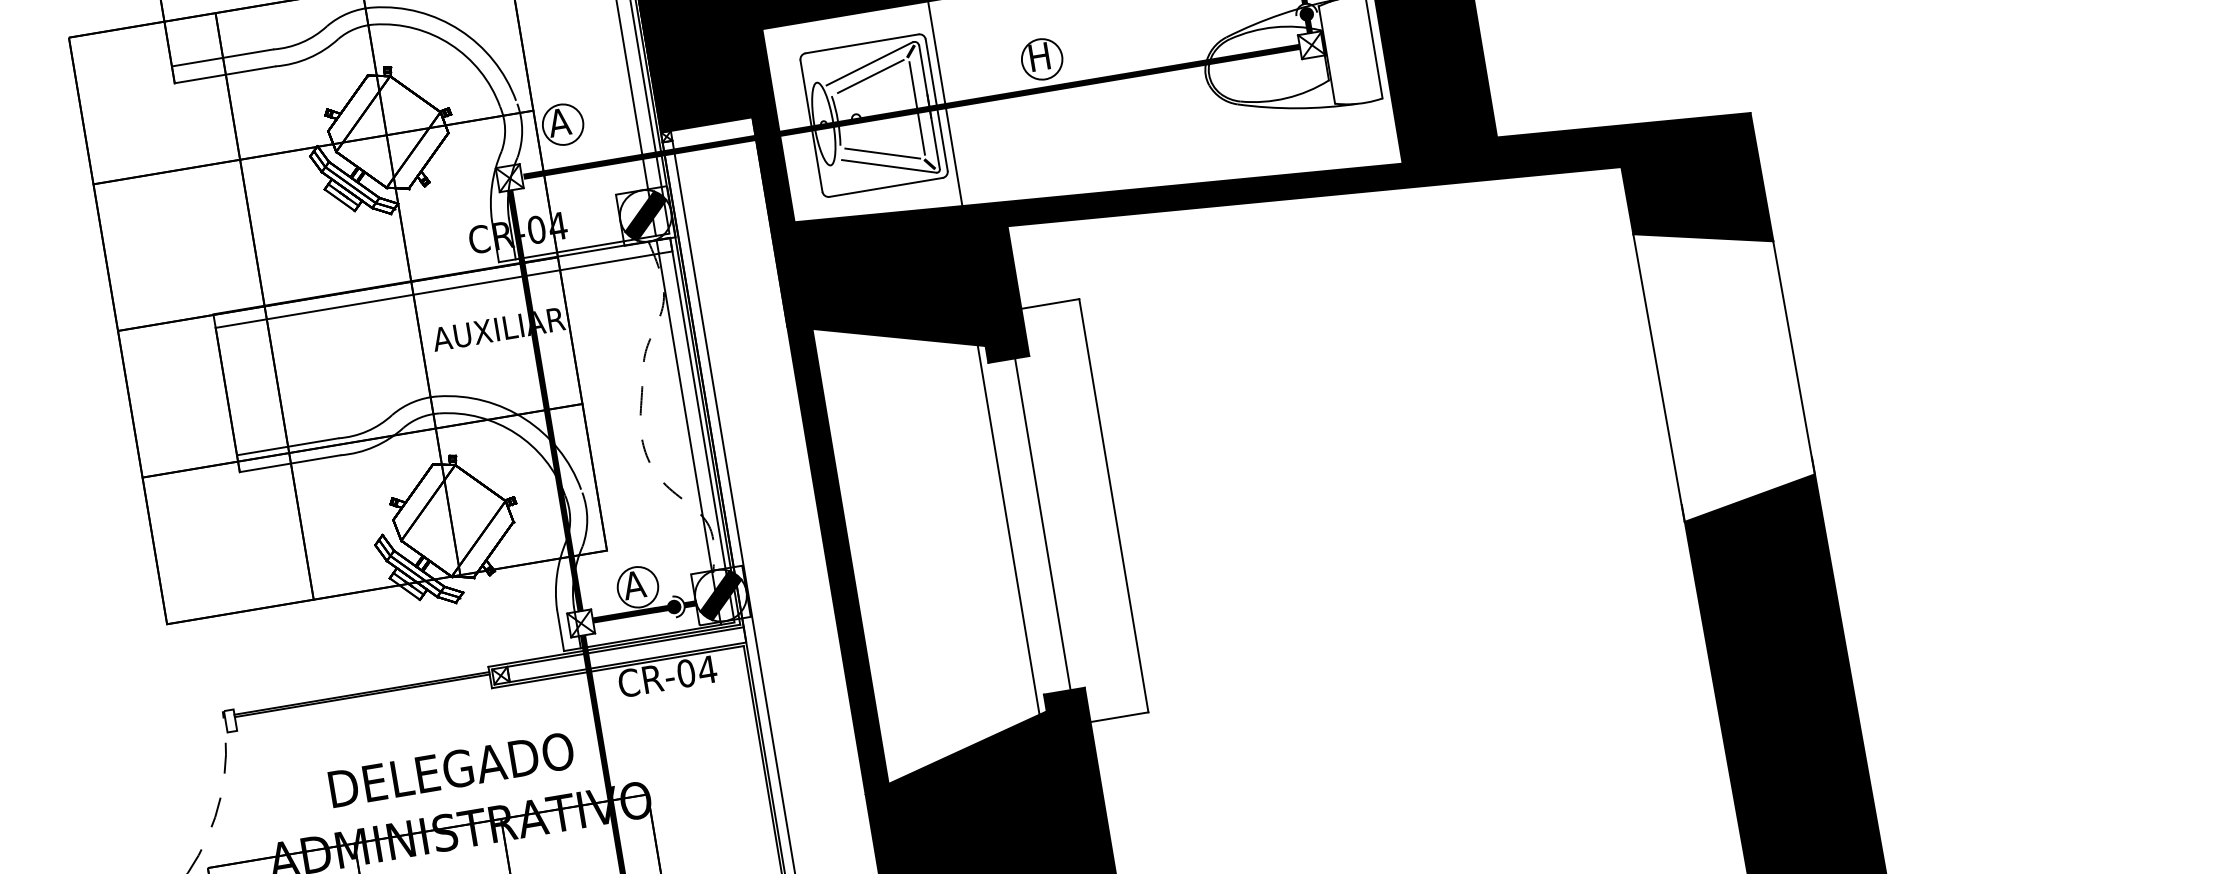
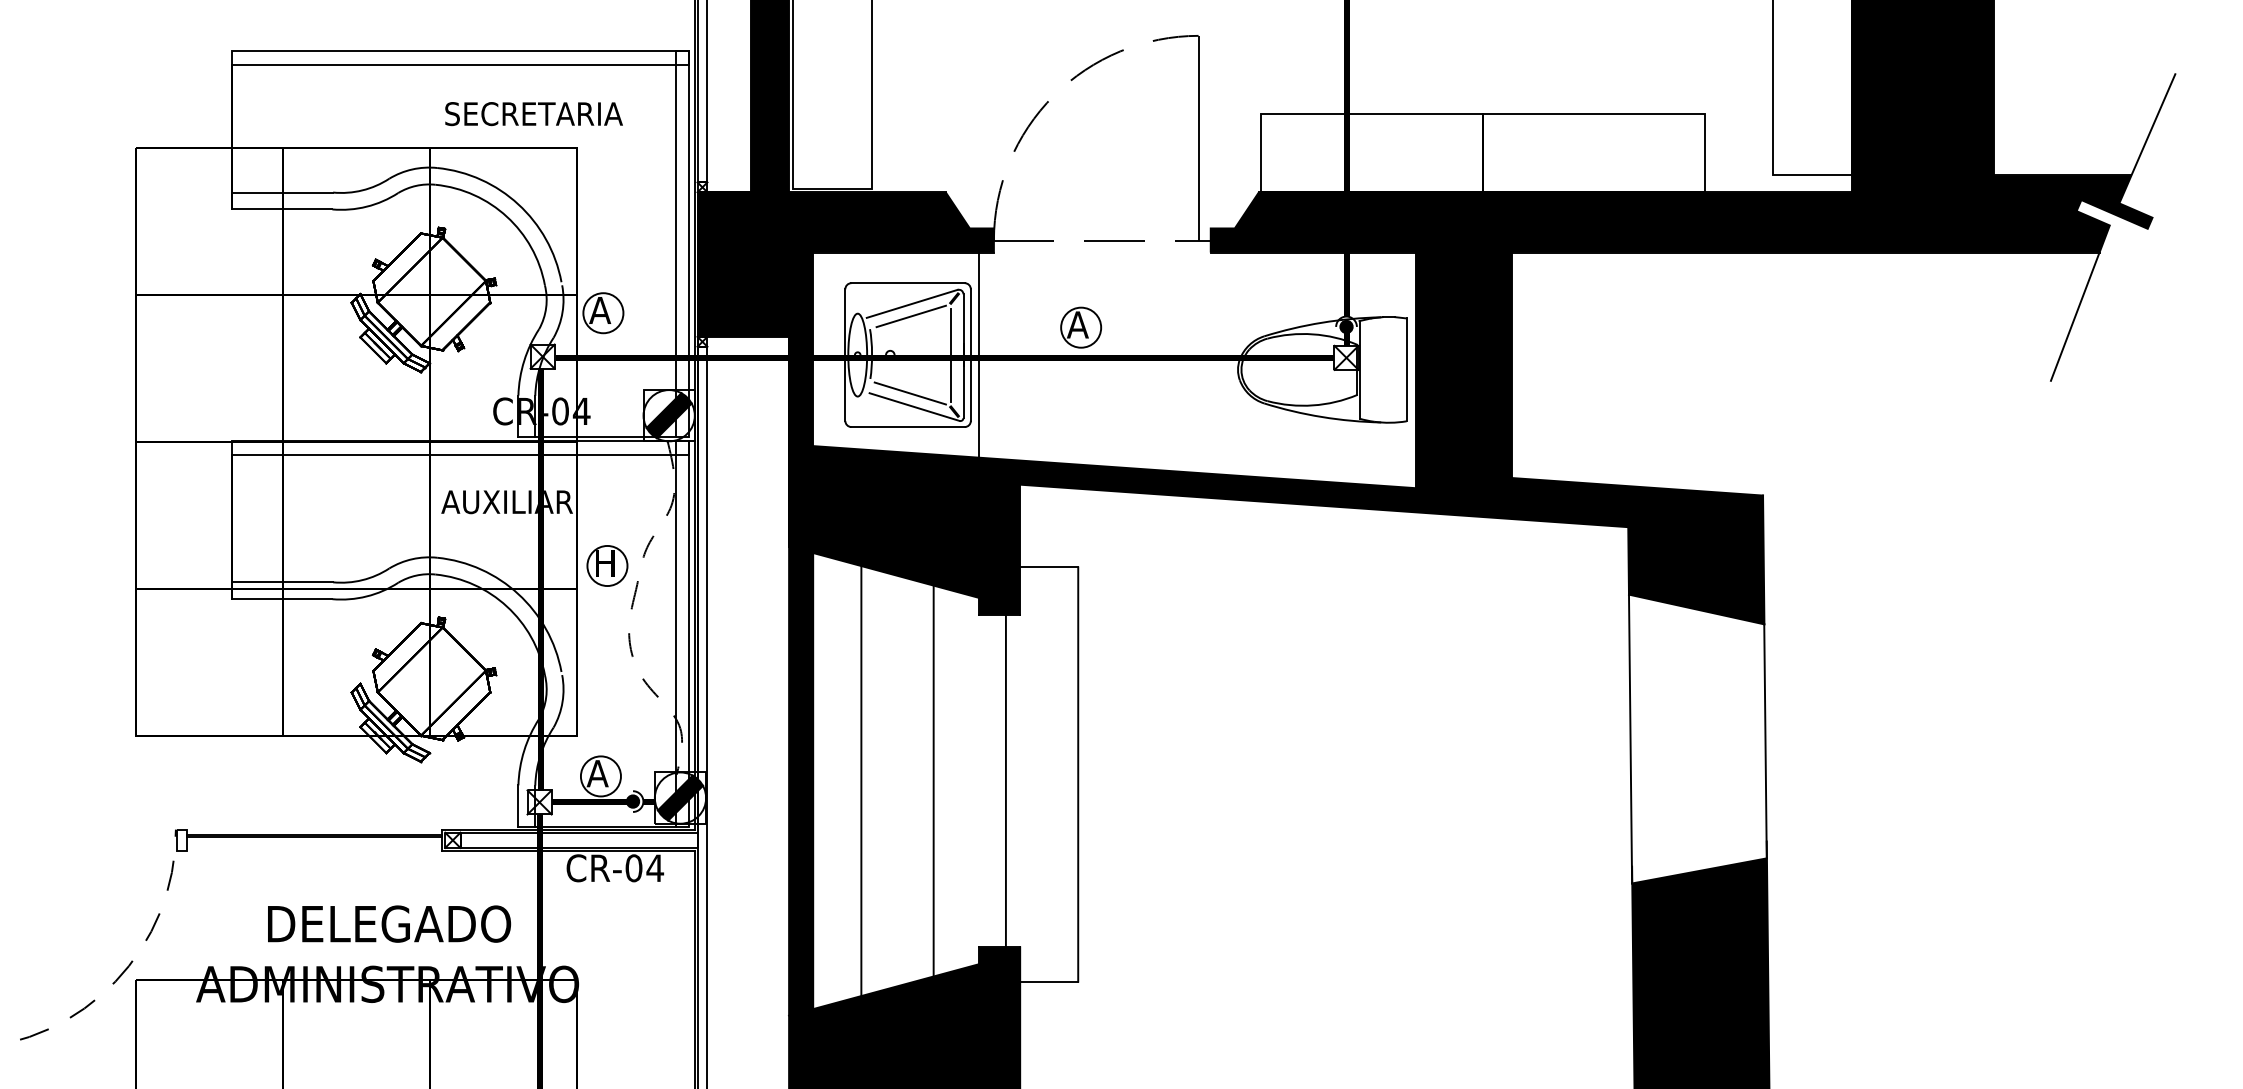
text: (1037, 56) -> (1077, 324), H -> A
part: (609, 375) -> (607, 565), added
line: (1008, 529) -> (933, 780), moved
line: (898, 548) -> (861, 781), added

